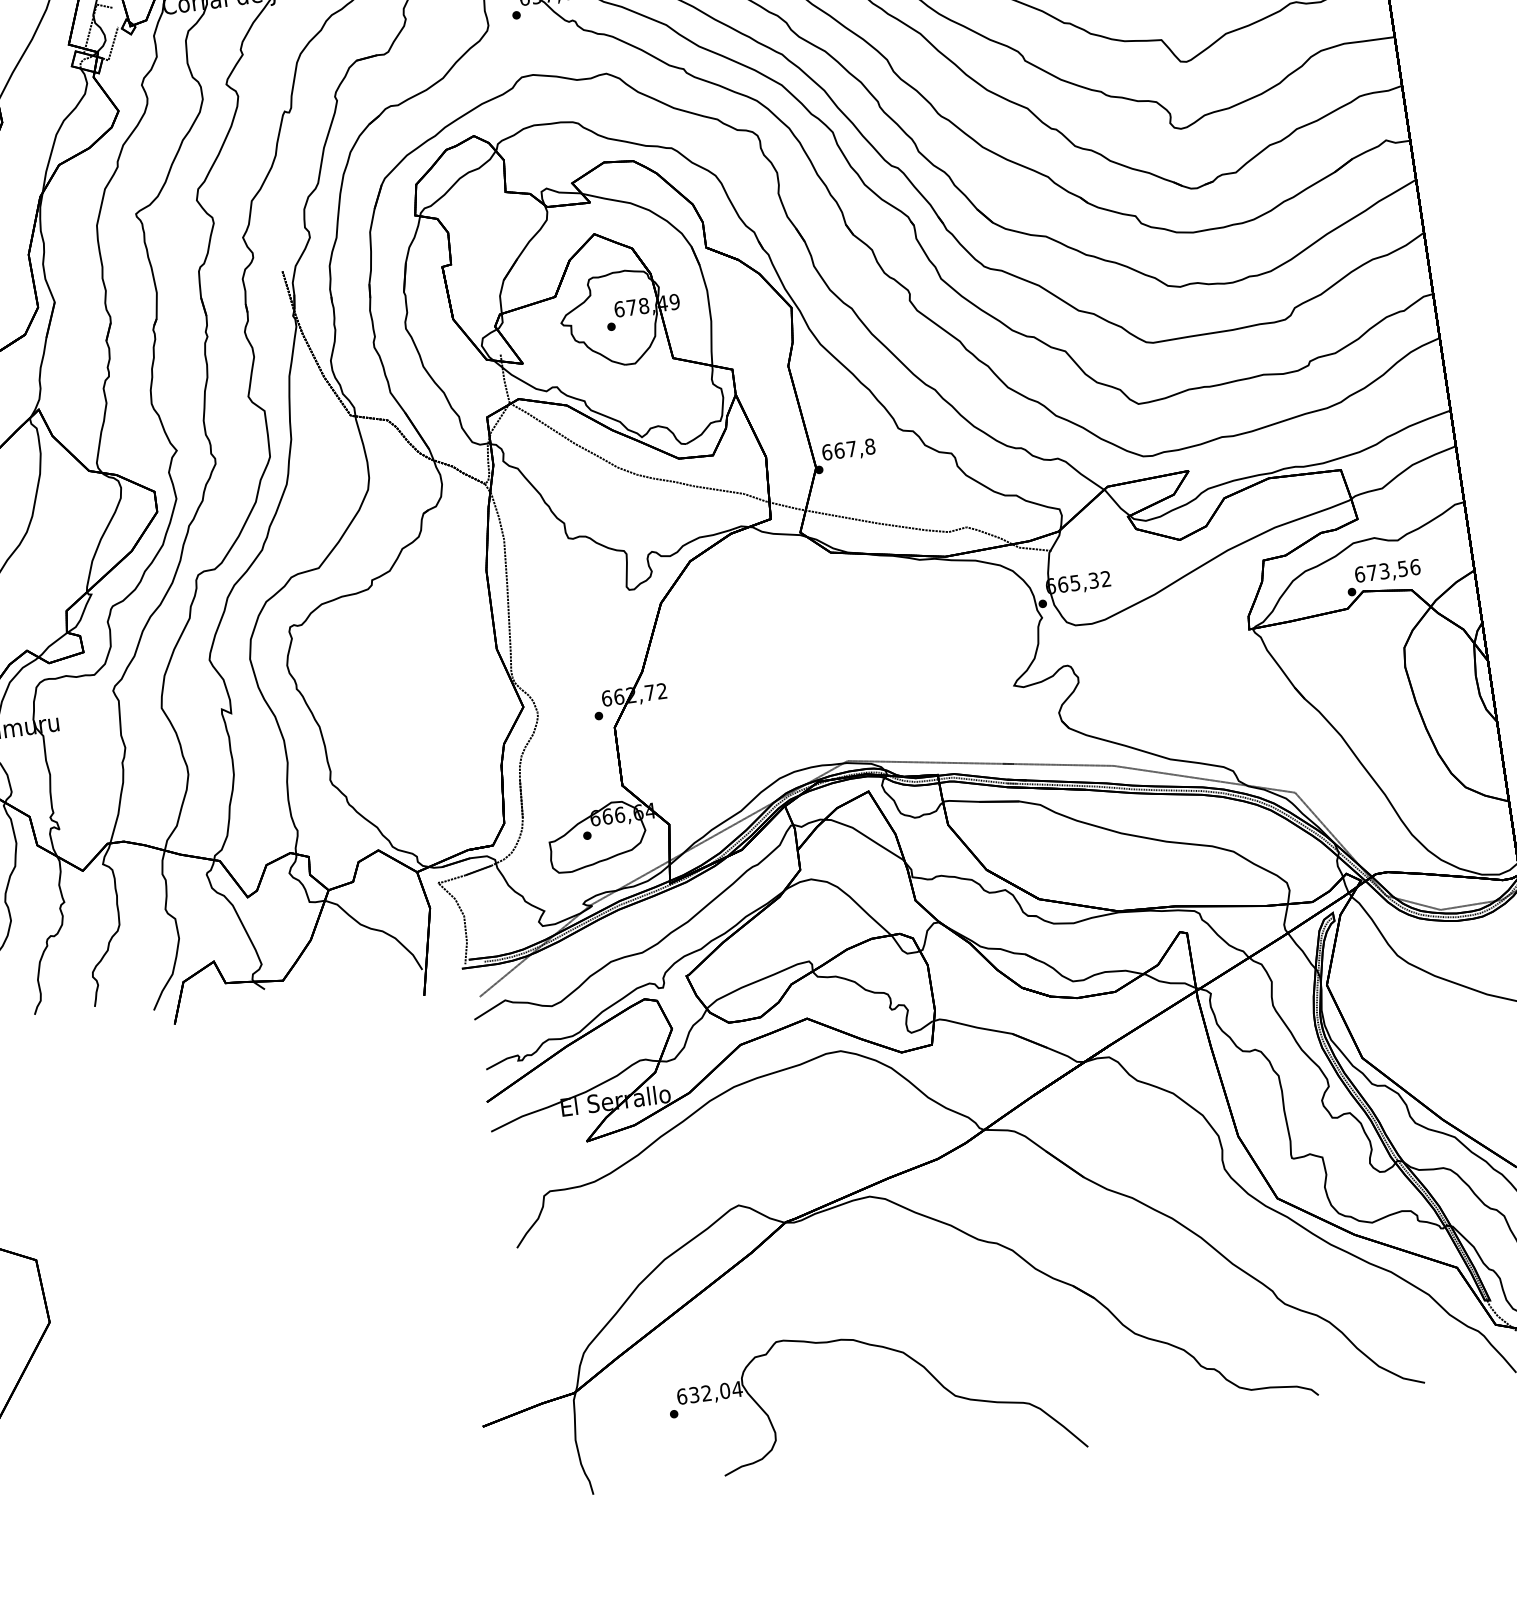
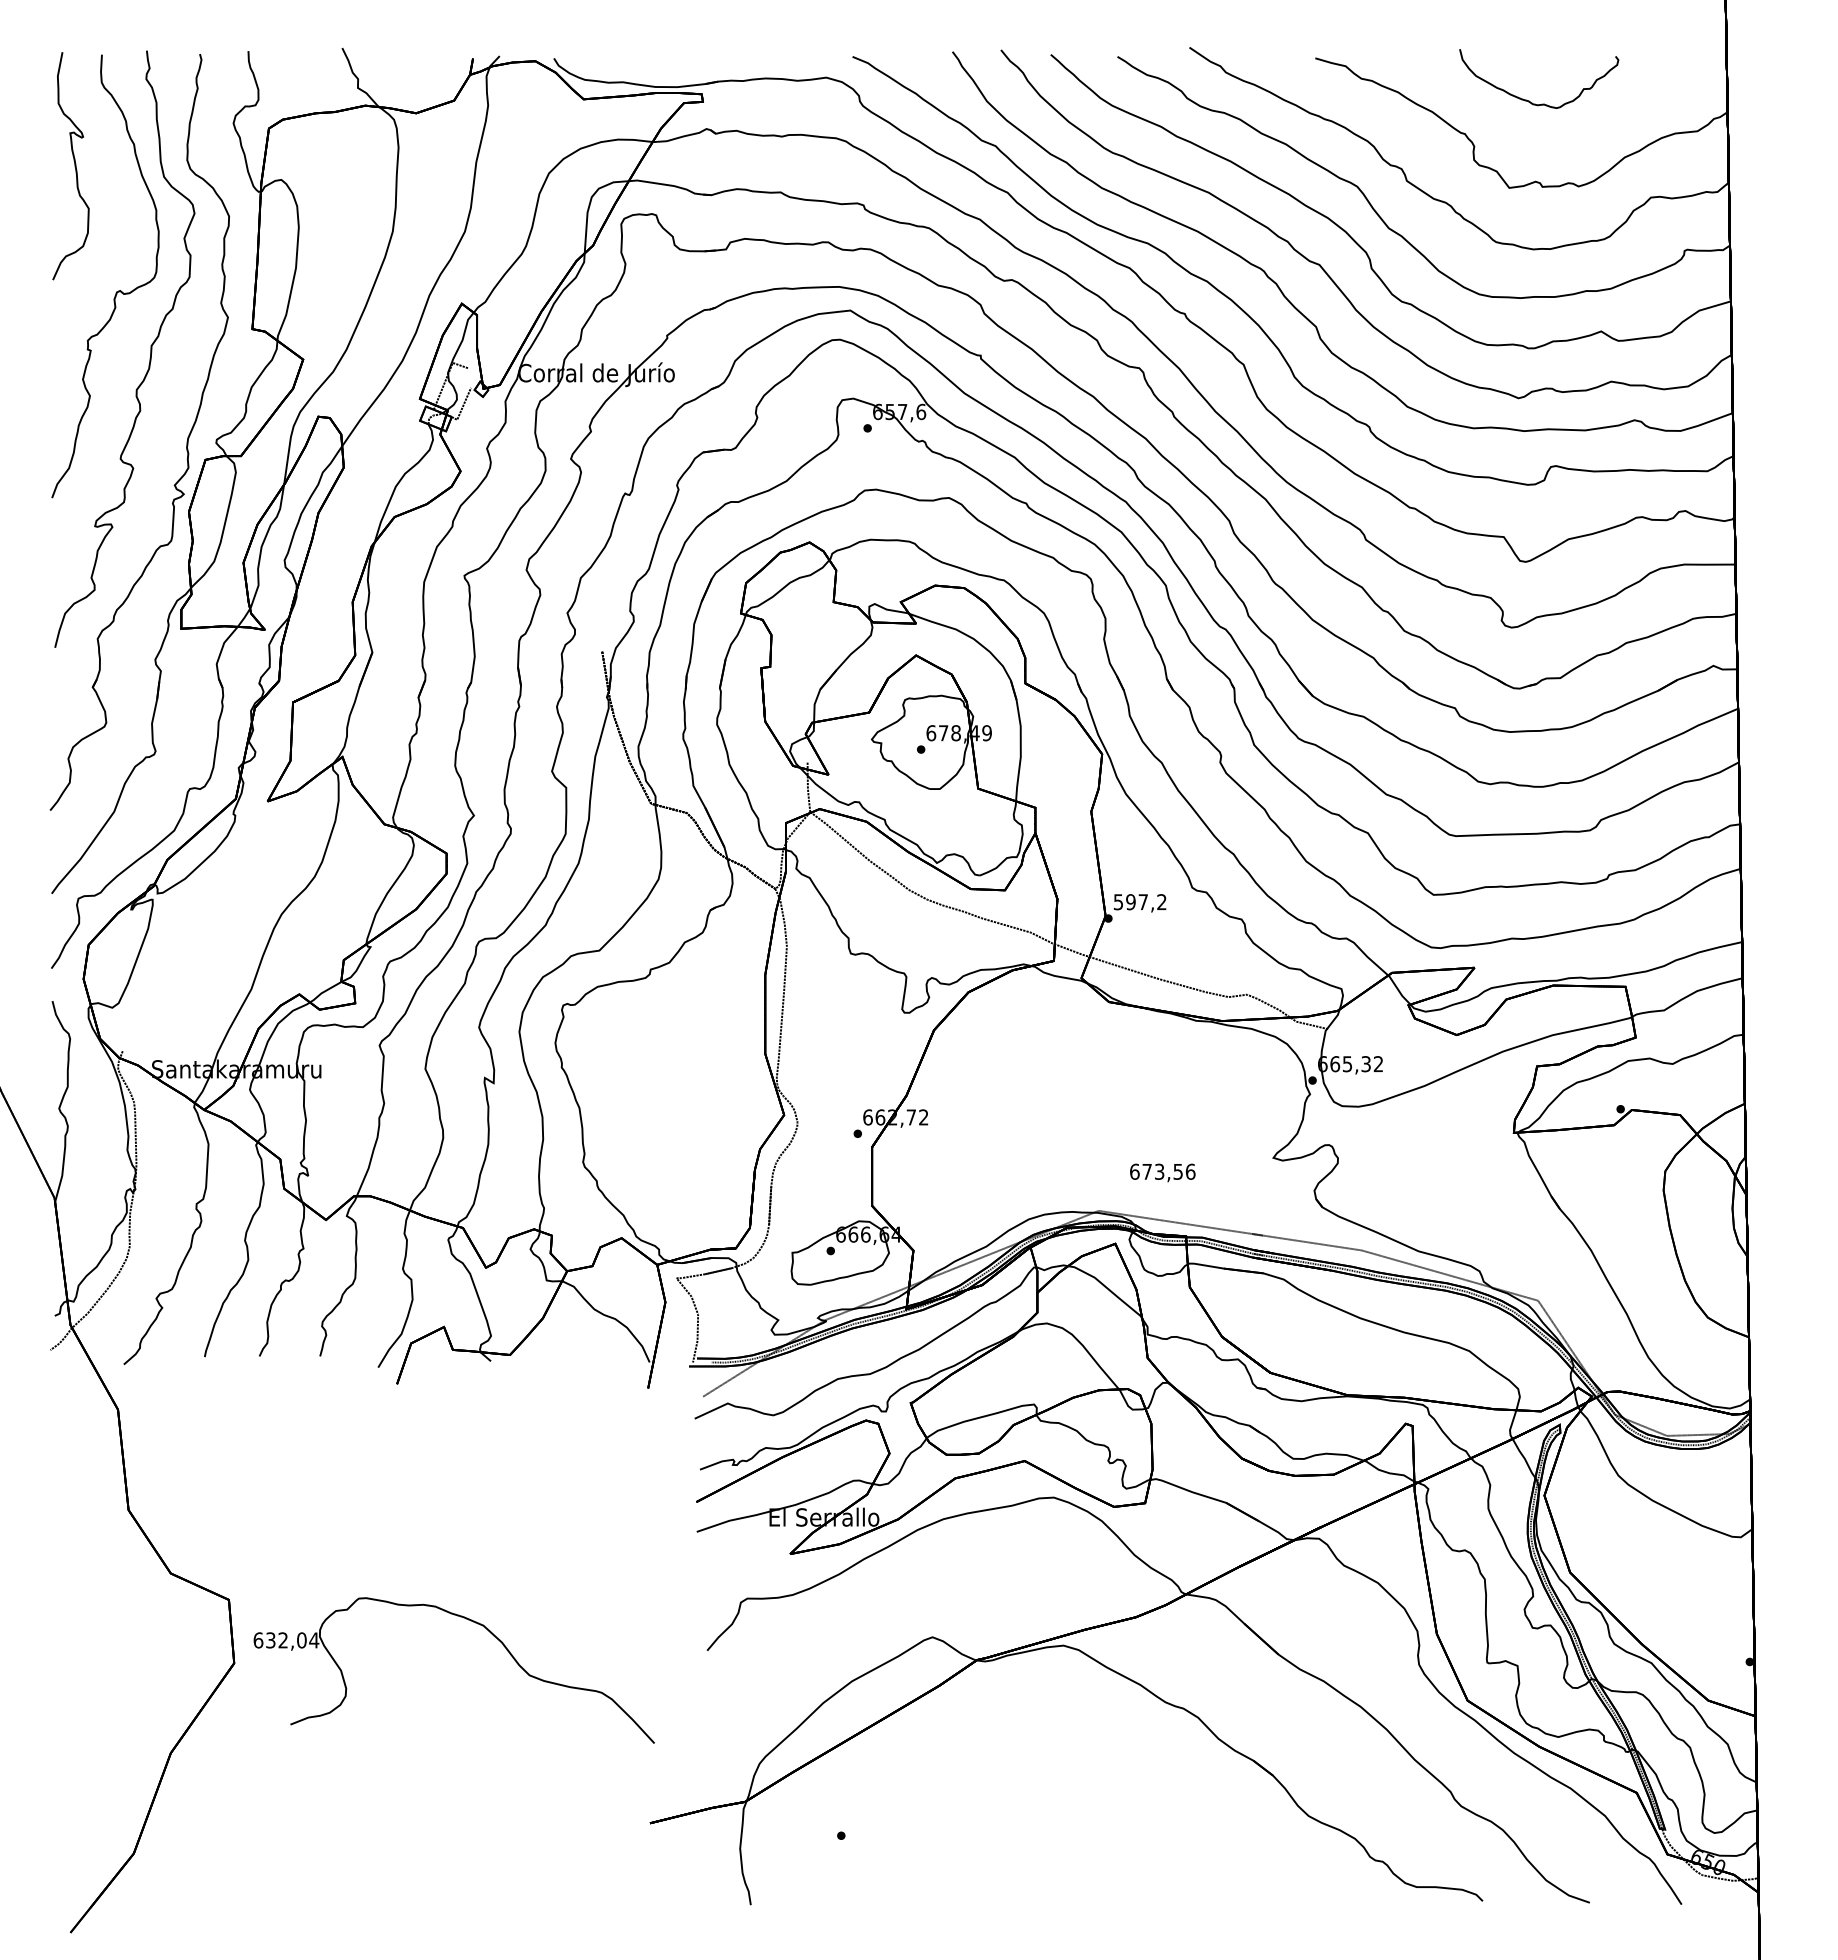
text: (847, 449) -> (1139, 902), 667,8 -> 597,2
text: (1387, 571) -> (1162, 1172), moved
part: (889, 1350) -> (470, 1621), moved

